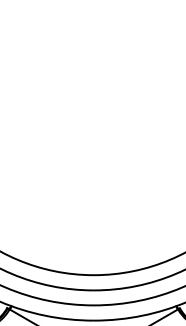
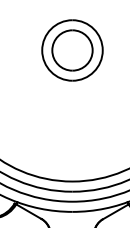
part: (93, 78) -> (72, 50), added

